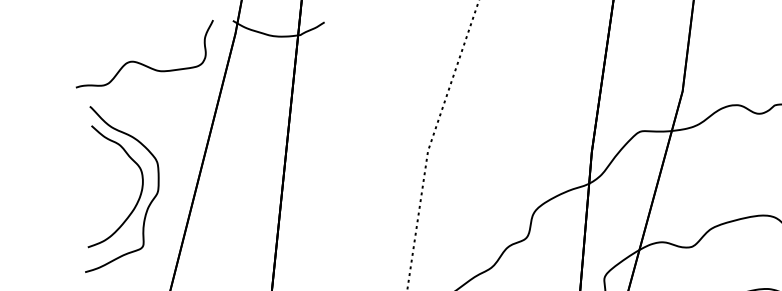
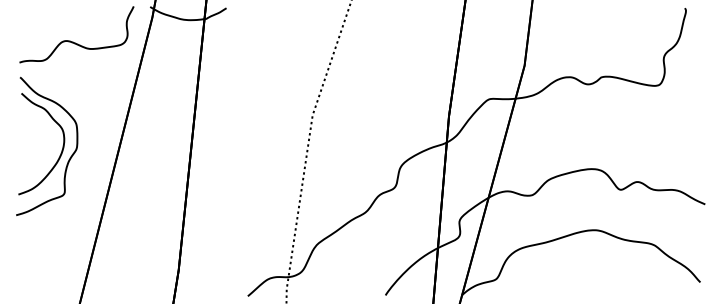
part: (139, 194) -> (61, 150), moved

